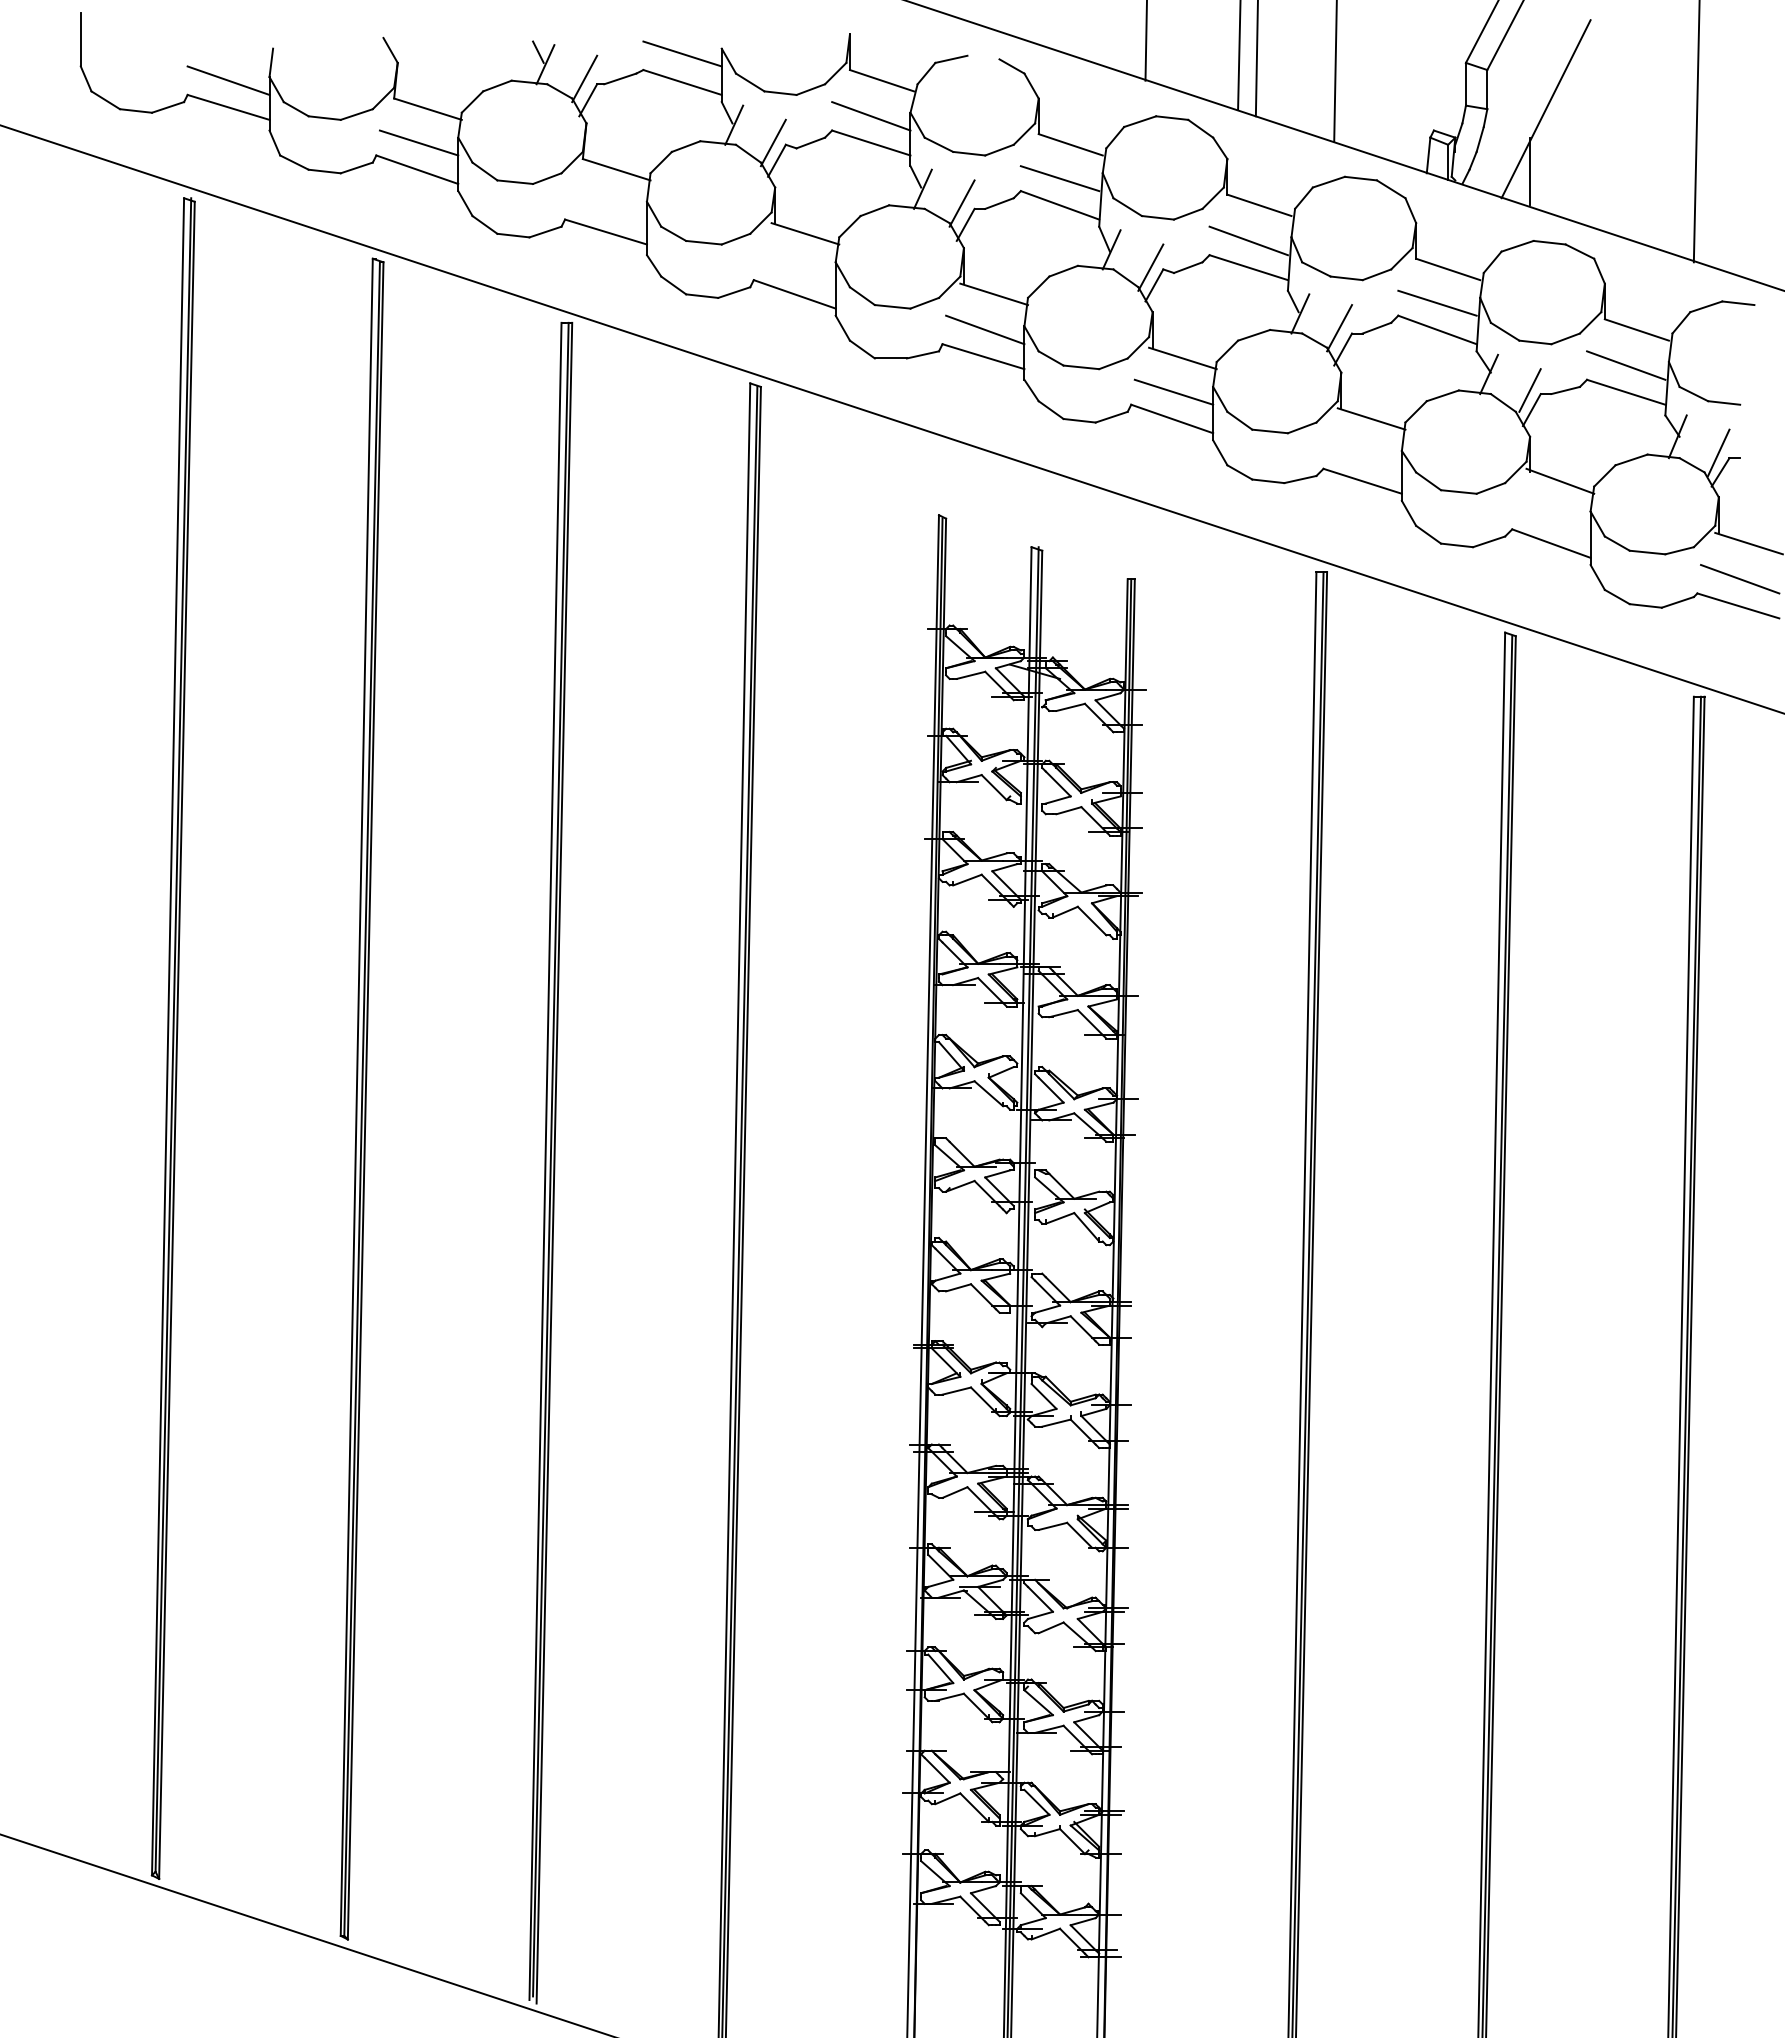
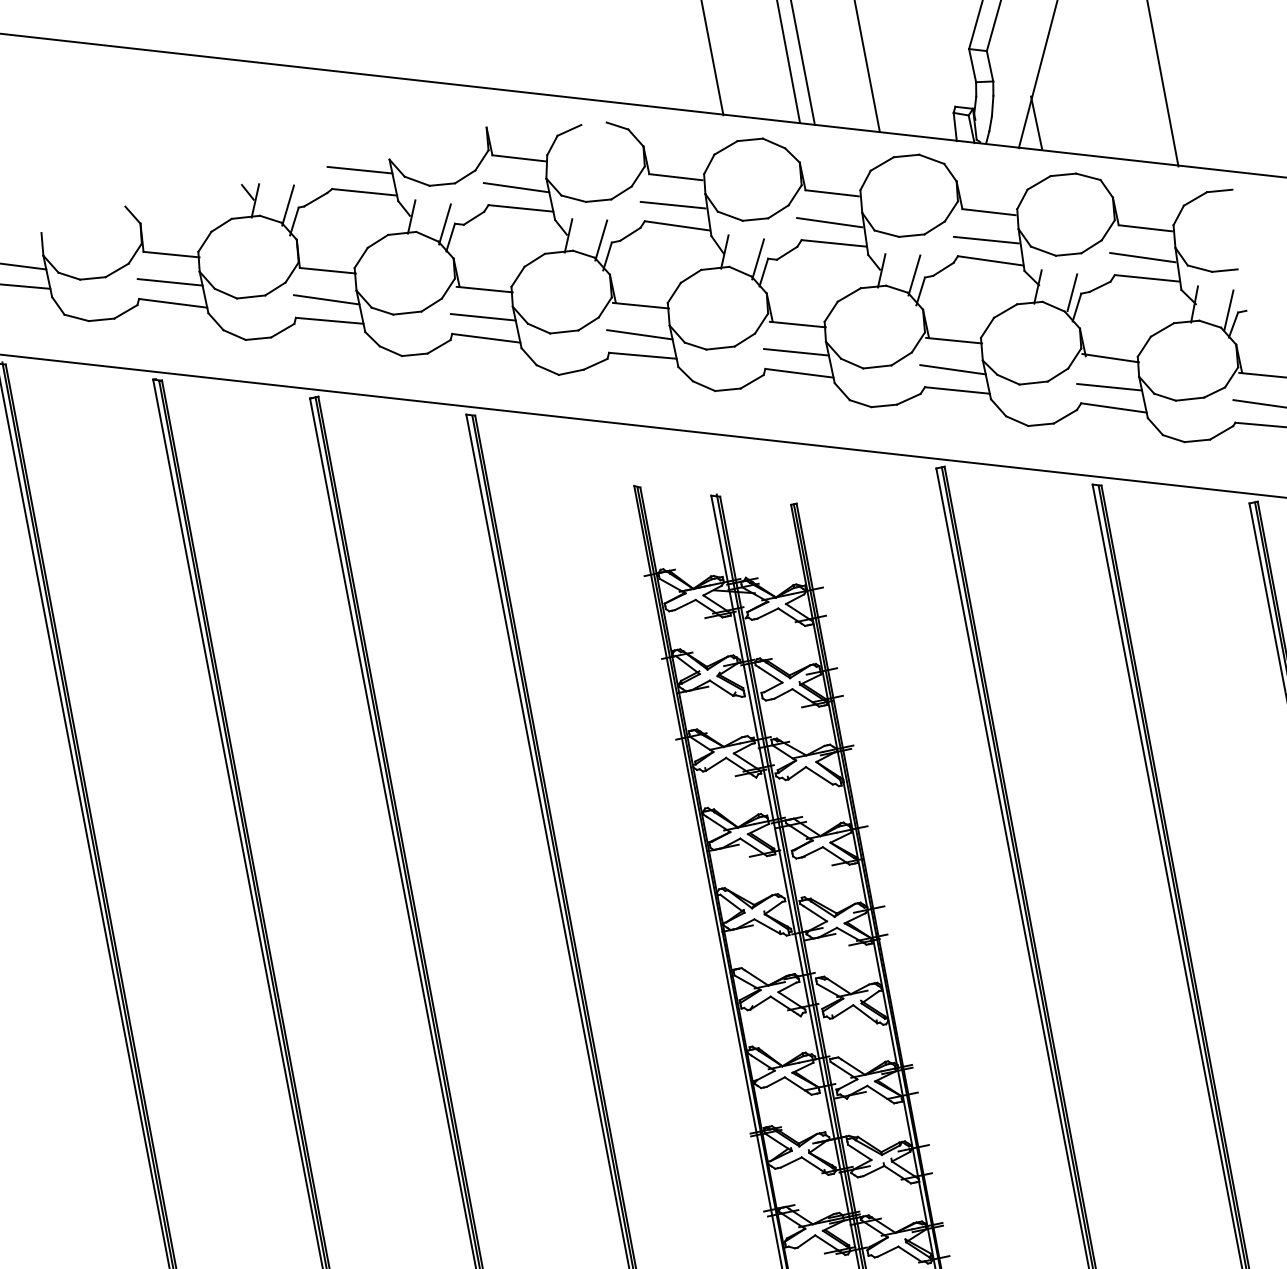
line: (607, 205) -> (326, 299), added
line: (796, 267) -> (483, 317), added
line: (1362, 454) -> (952, 369), added
line: (1551, 516) -> (1109, 386), added

